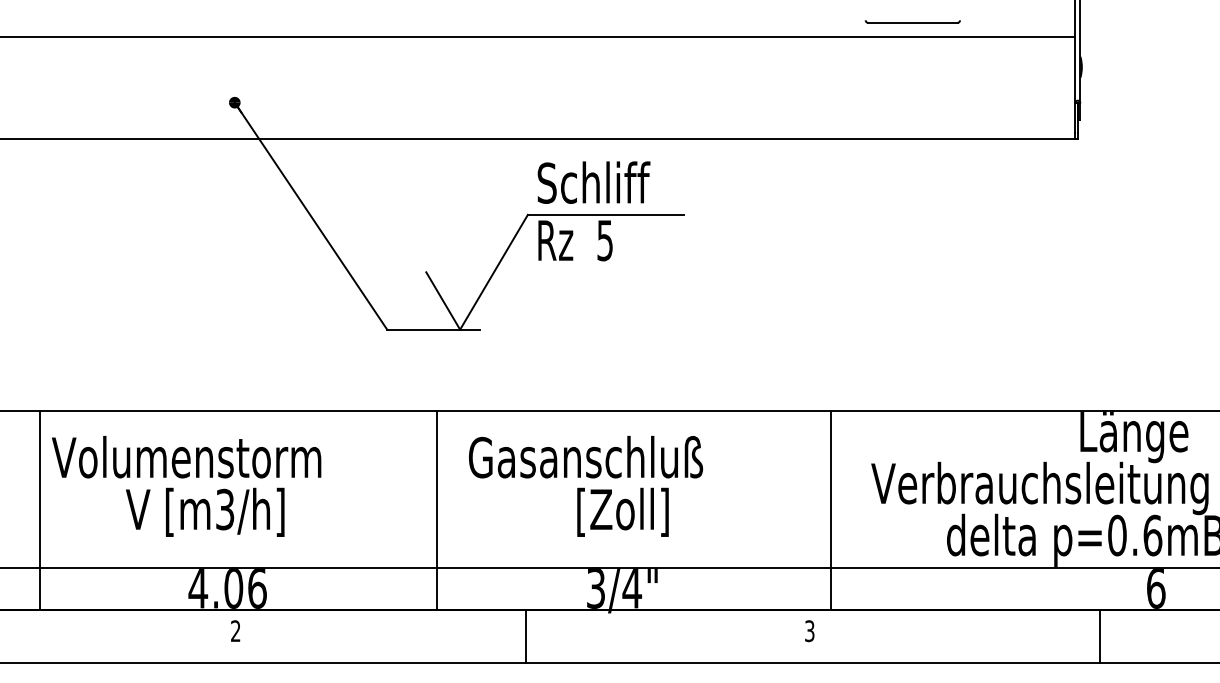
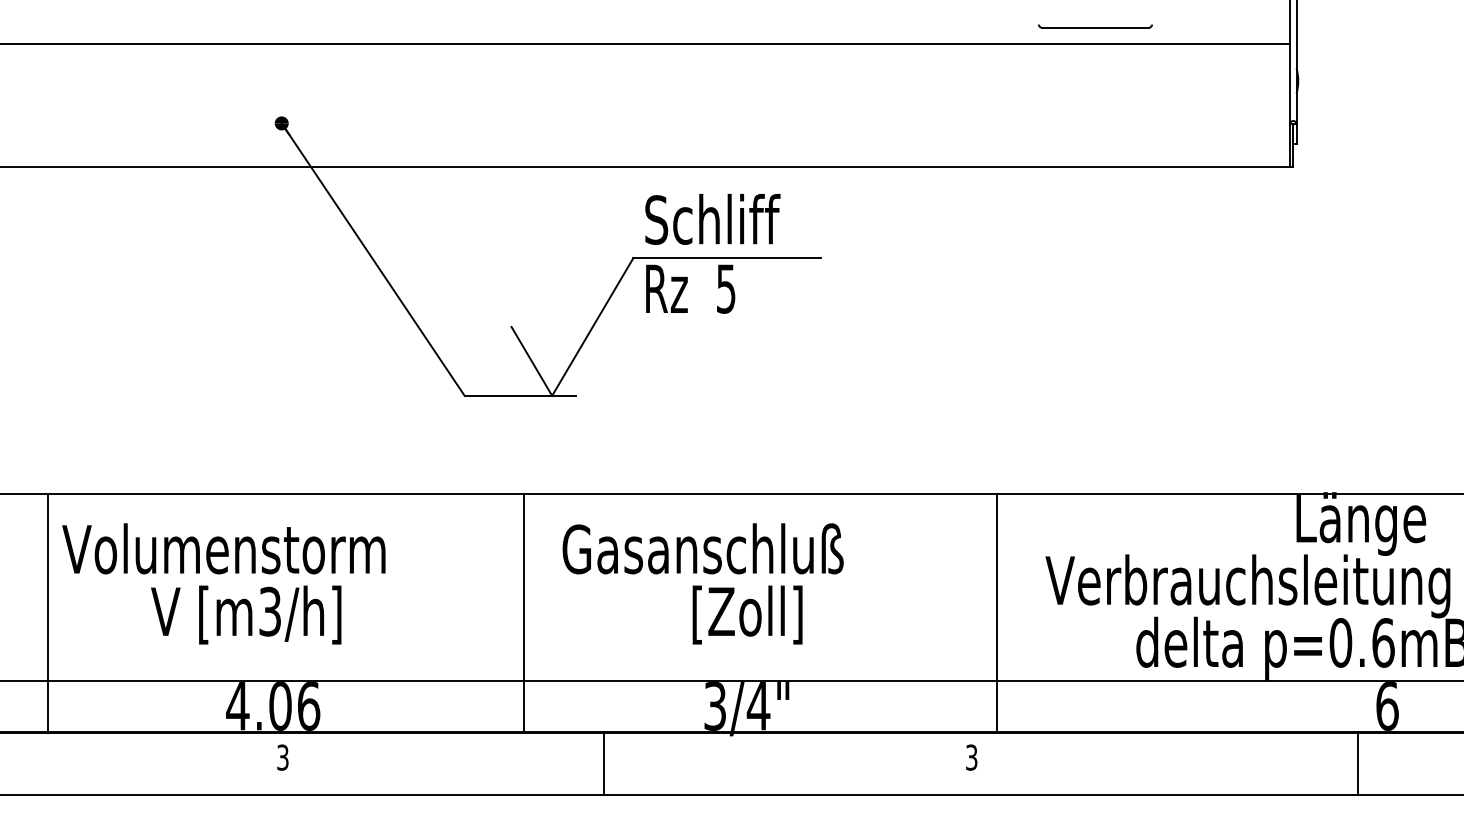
text: (235, 631) -> (282, 757), 2 -> 3
line: (526, 636) -> (604, 763), moved
line: (1100, 636) -> (1358, 763), moved

